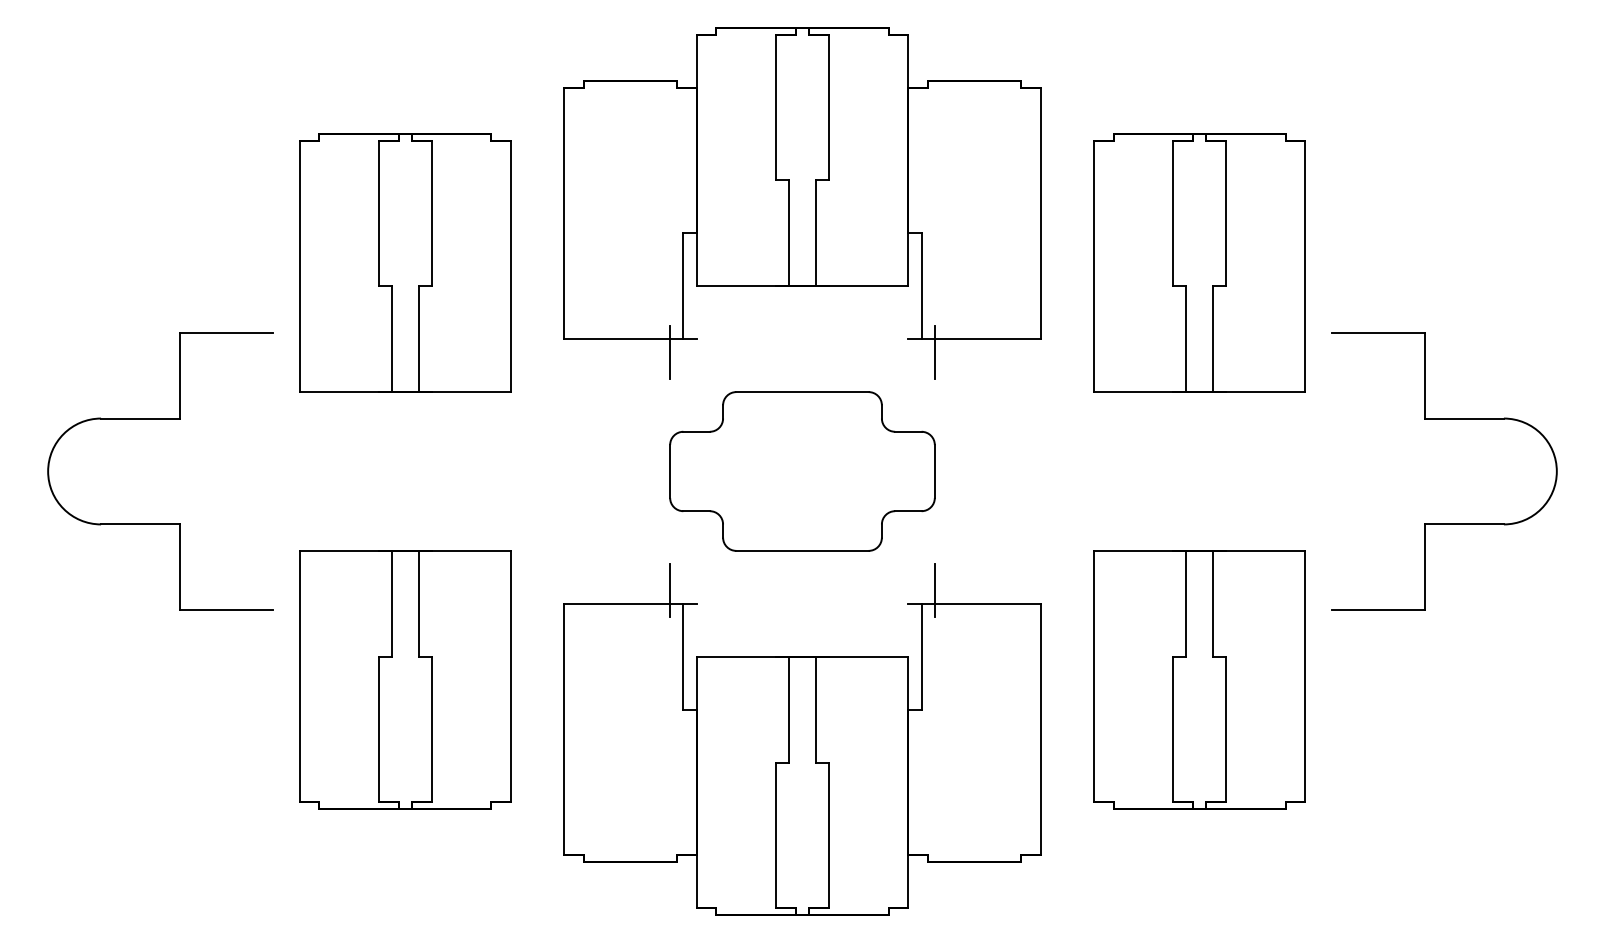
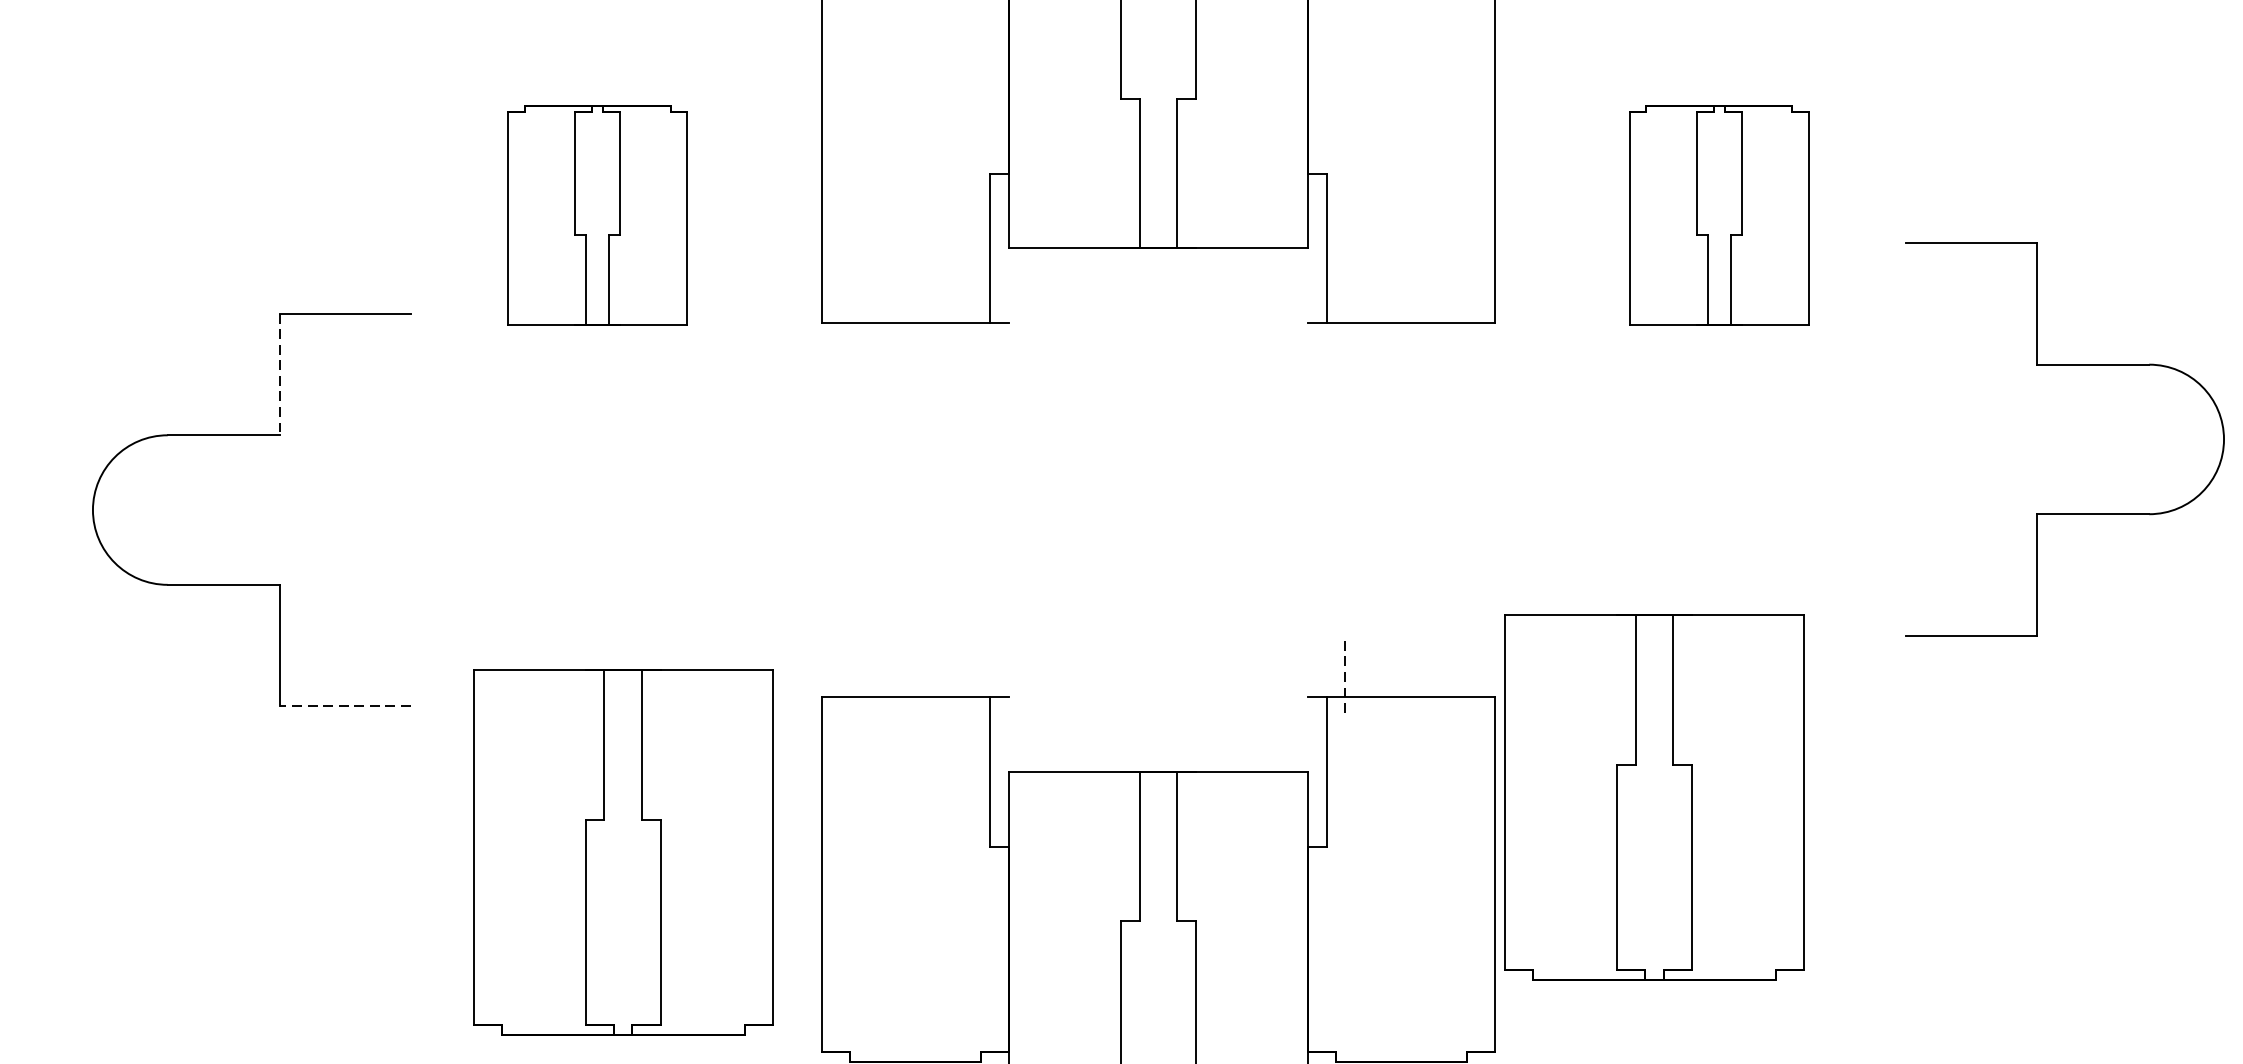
part: (405, 262) -> (597, 214), size x0.6
part: (1199, 262) -> (1719, 214), size x0.6
line: (670, 351) -> (972, 340), removed
line: (934, 351) -> (1344, 340), removed
line: (180, 376) -> (279, 375), solid -> dashed
part: (1444, 419) -> (2065, 366), moved
part: (802, 471) -> (1158, 510), removed
line: (670, 590) -> (972, 678), removed
line: (934, 591) -> (1344, 679), solid -> dashed
line: (226, 610) -> (344, 706), solid -> dashed
part: (405, 679) -> (623, 851), moved
part: (1199, 679) -> (1654, 796), moved

